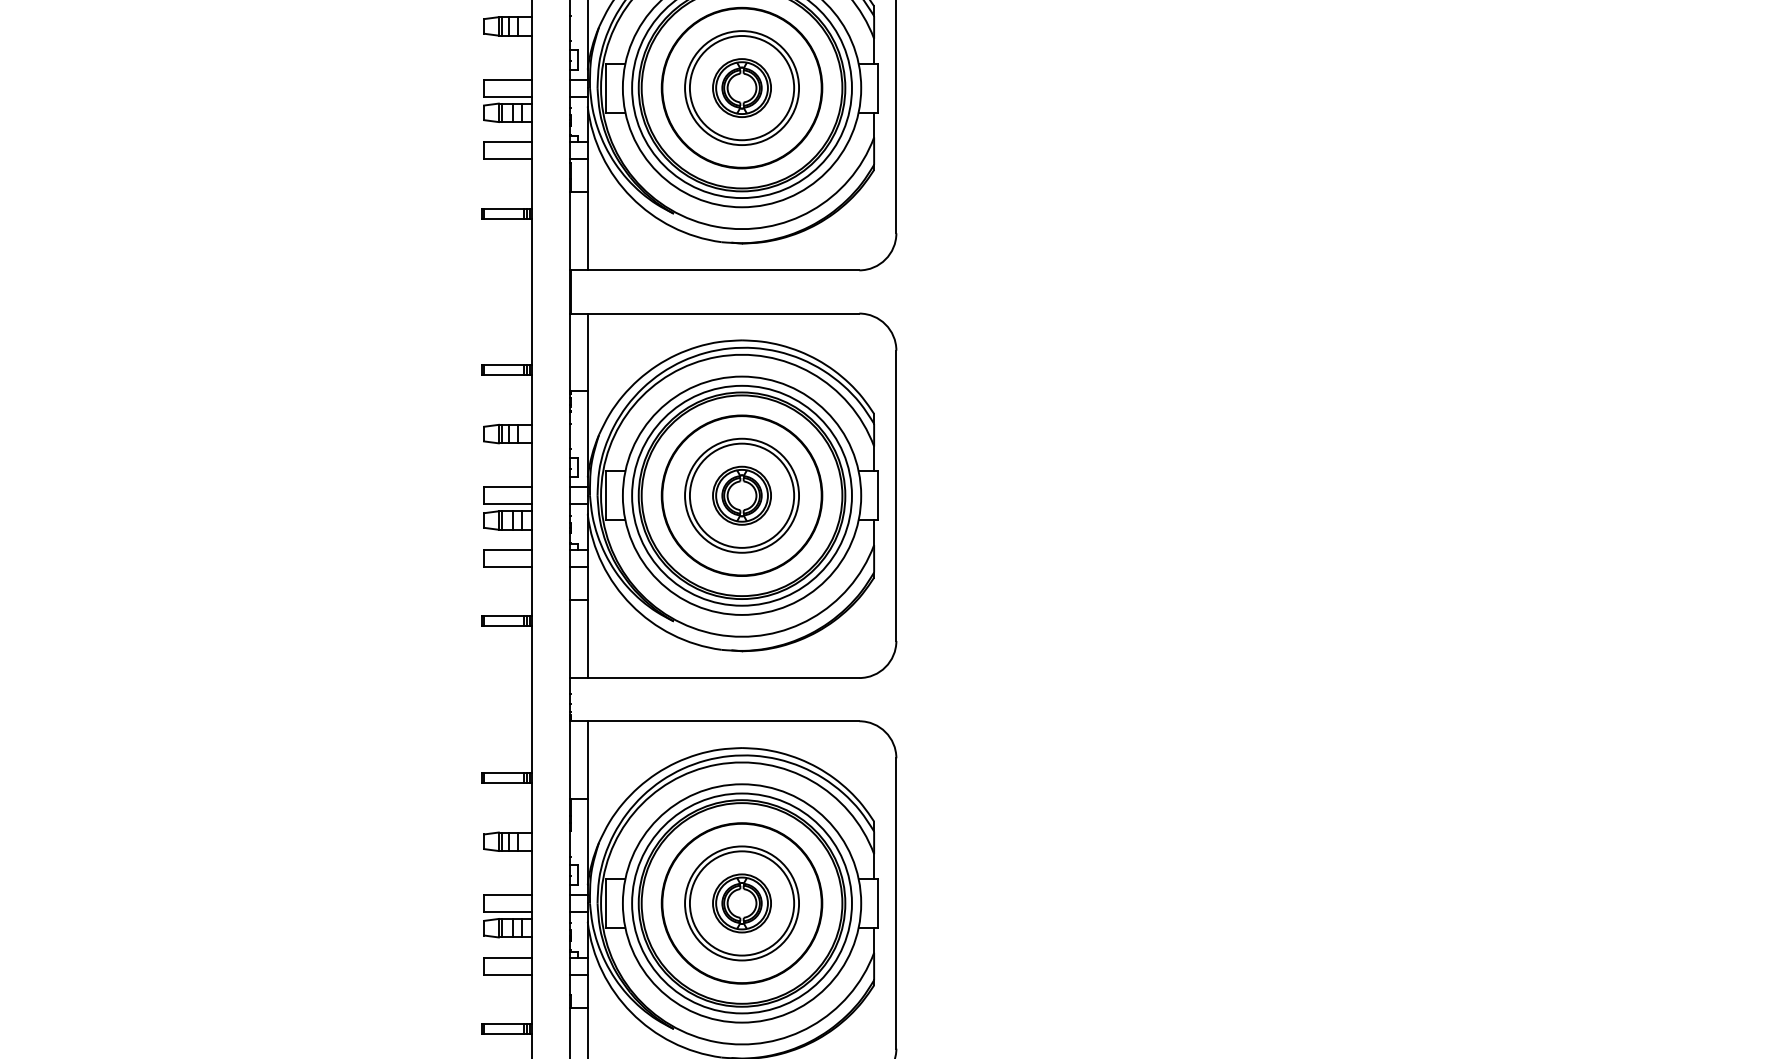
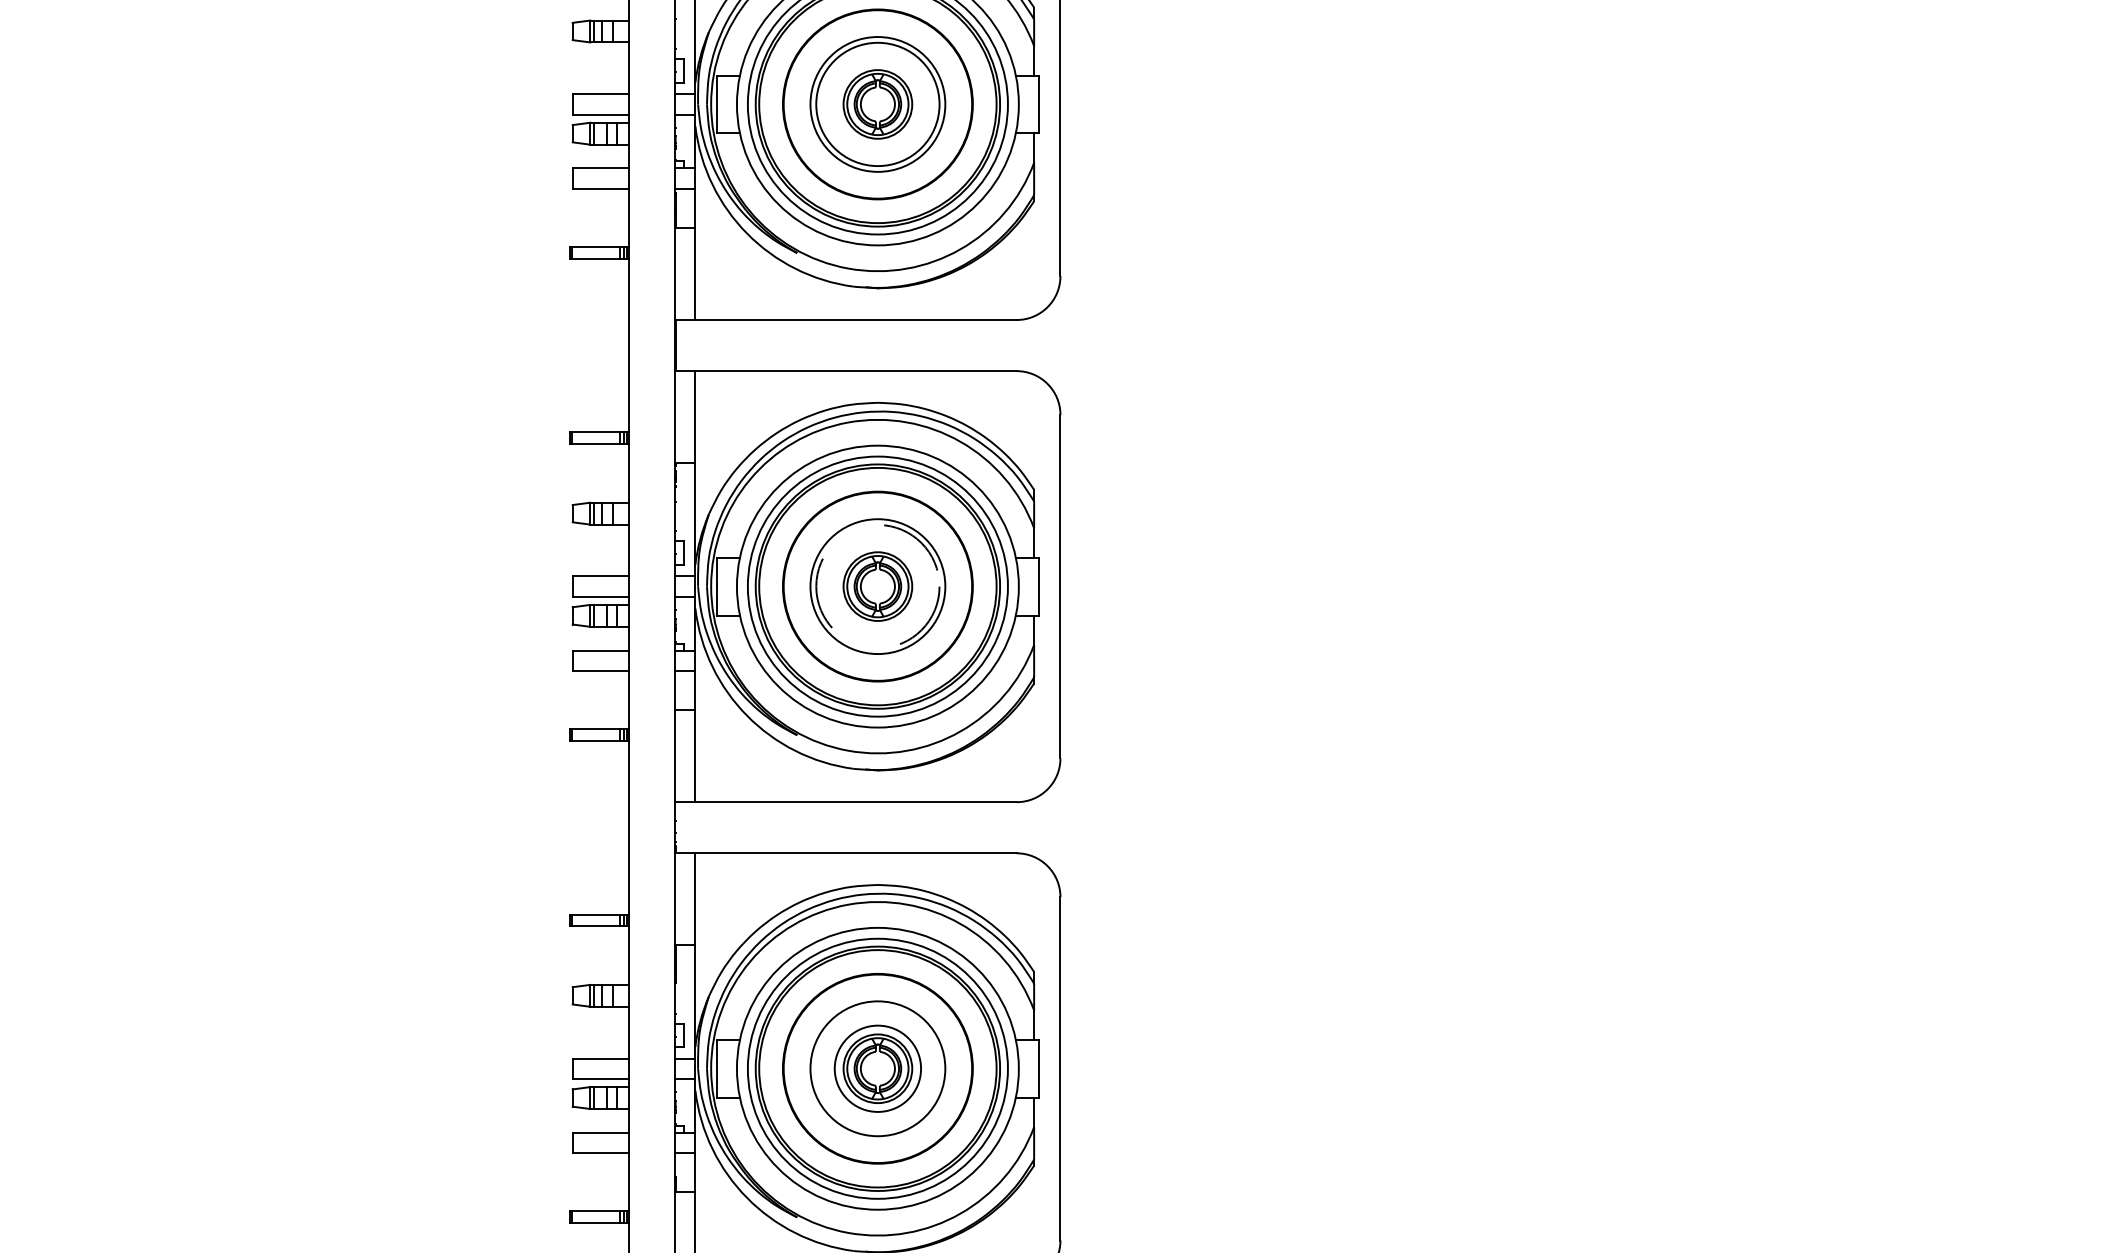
circle: (741, 495) -> (877, 586), solid -> dashed
circle: (741, 903) -> (877, 1068), size x0.7

